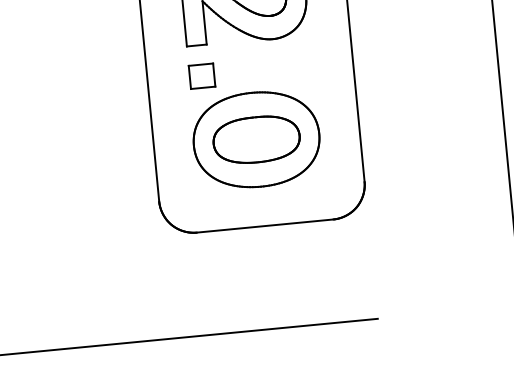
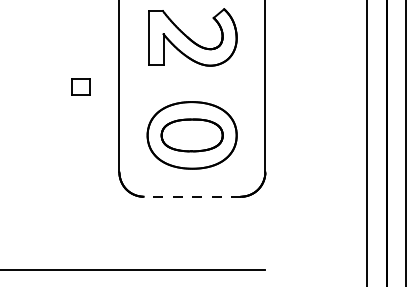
part: (201, 75) -> (80, 86), moved
line: (265, 225) -> (192, 196), solid -> dashed

